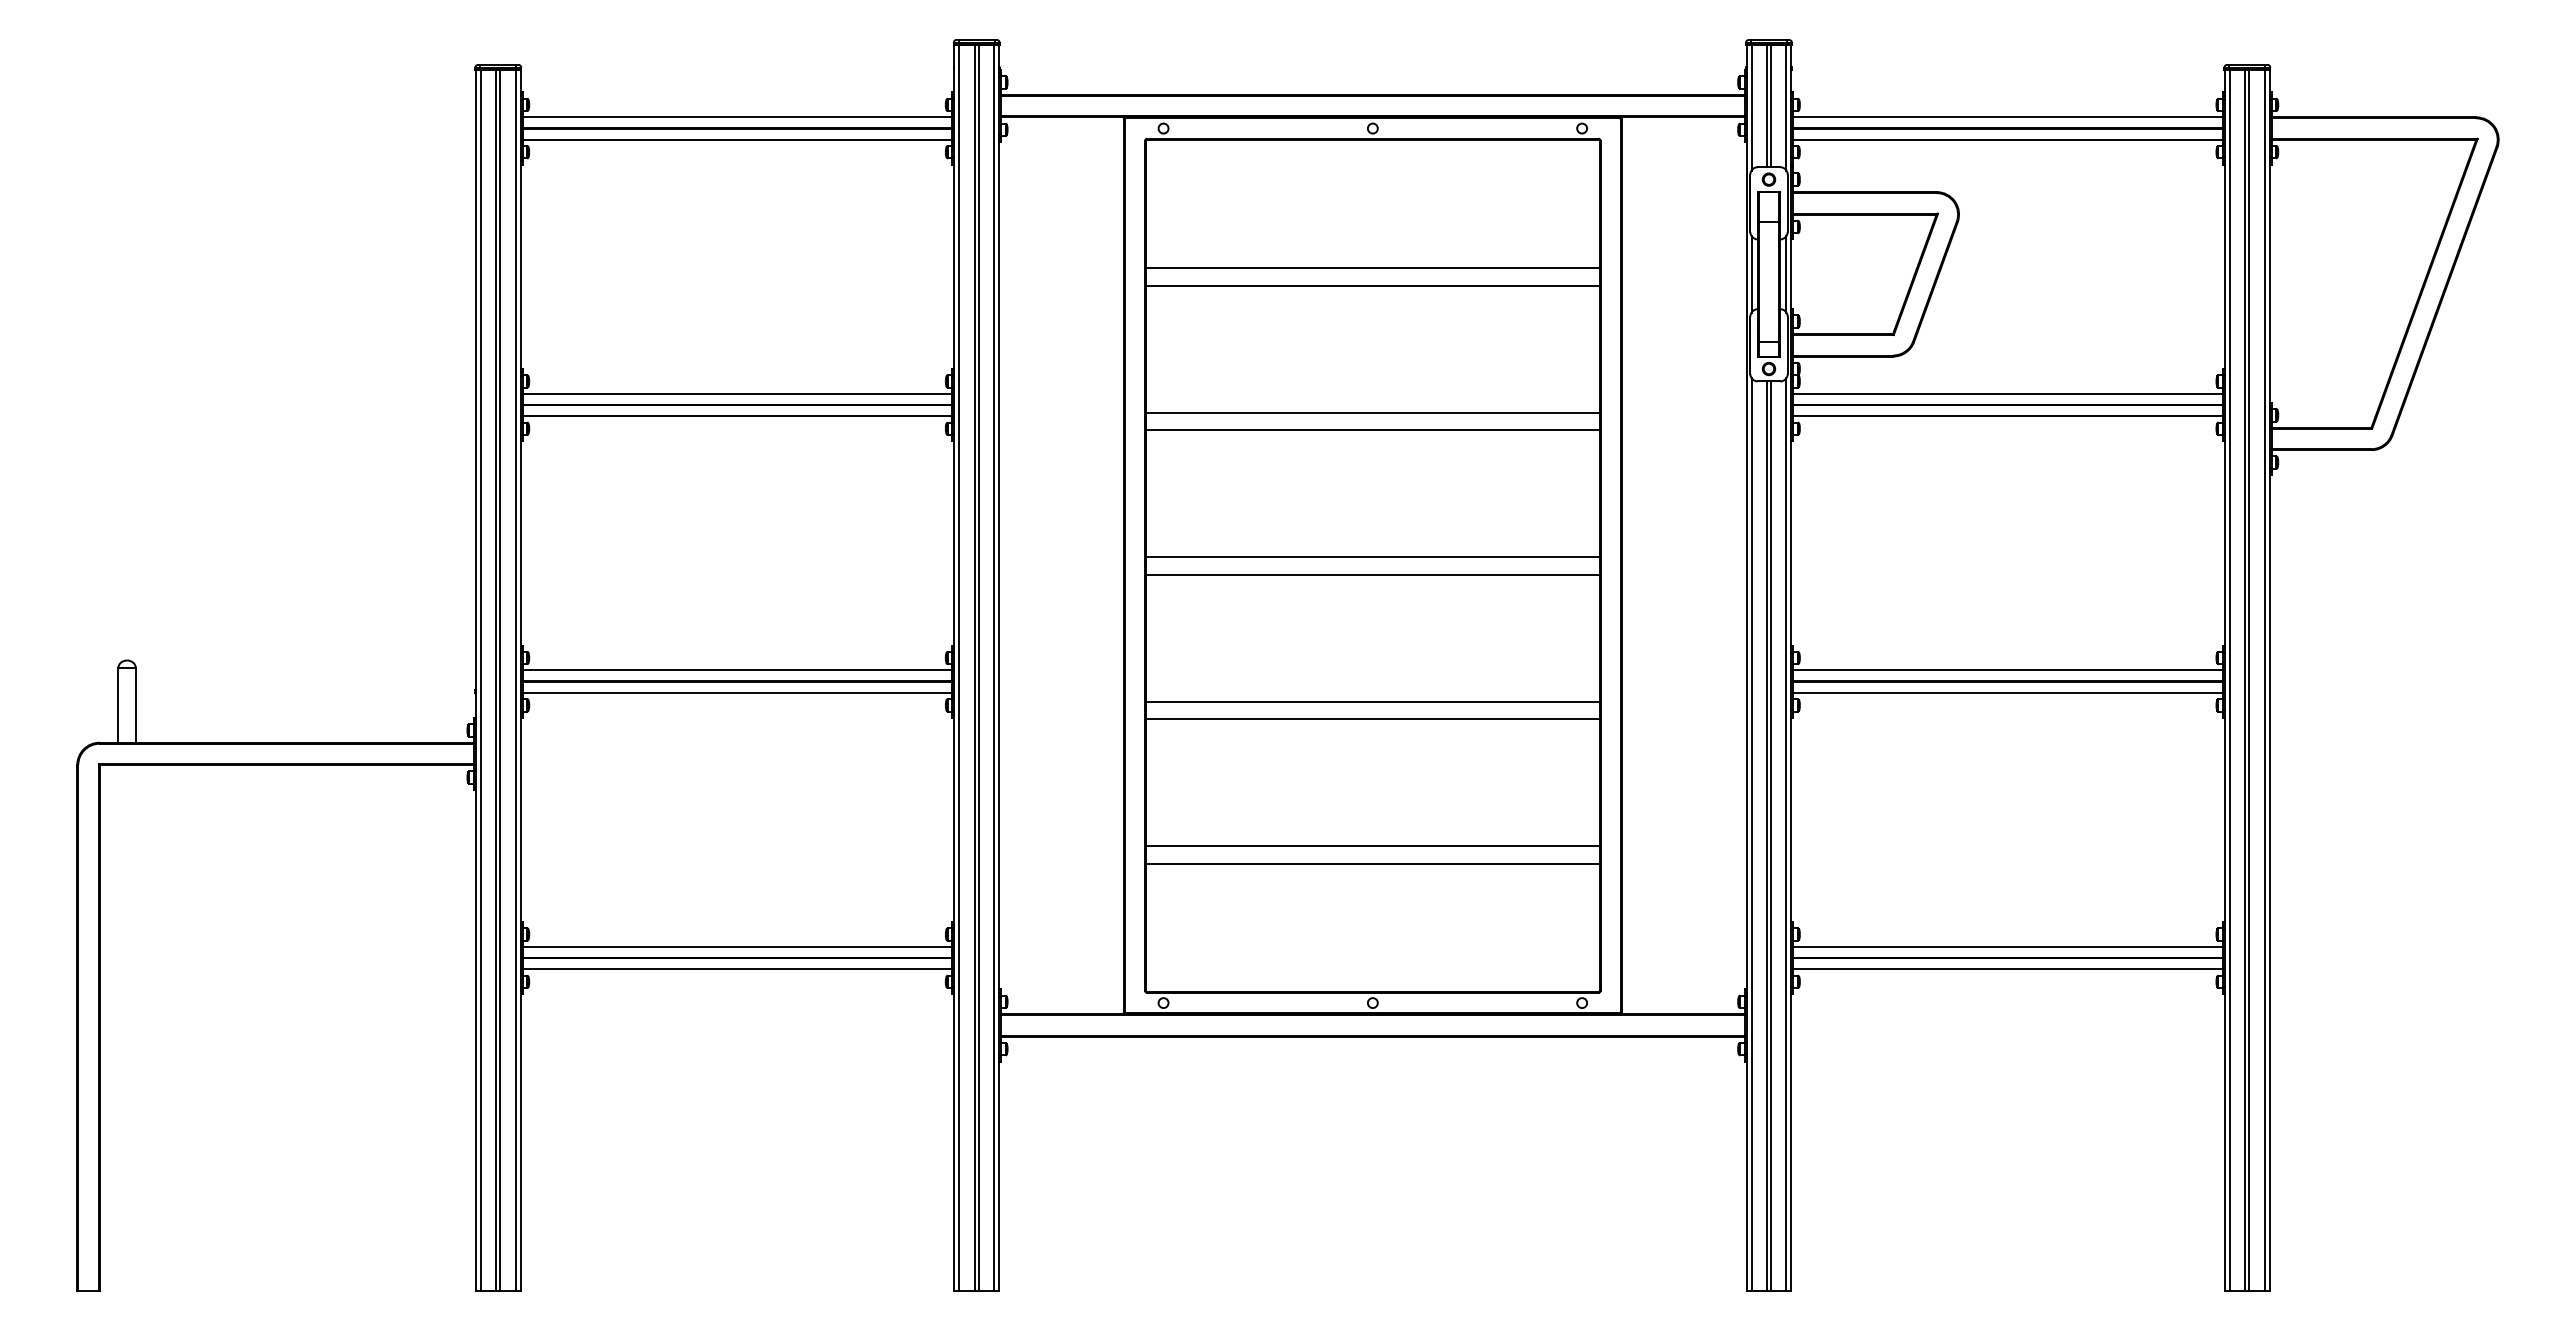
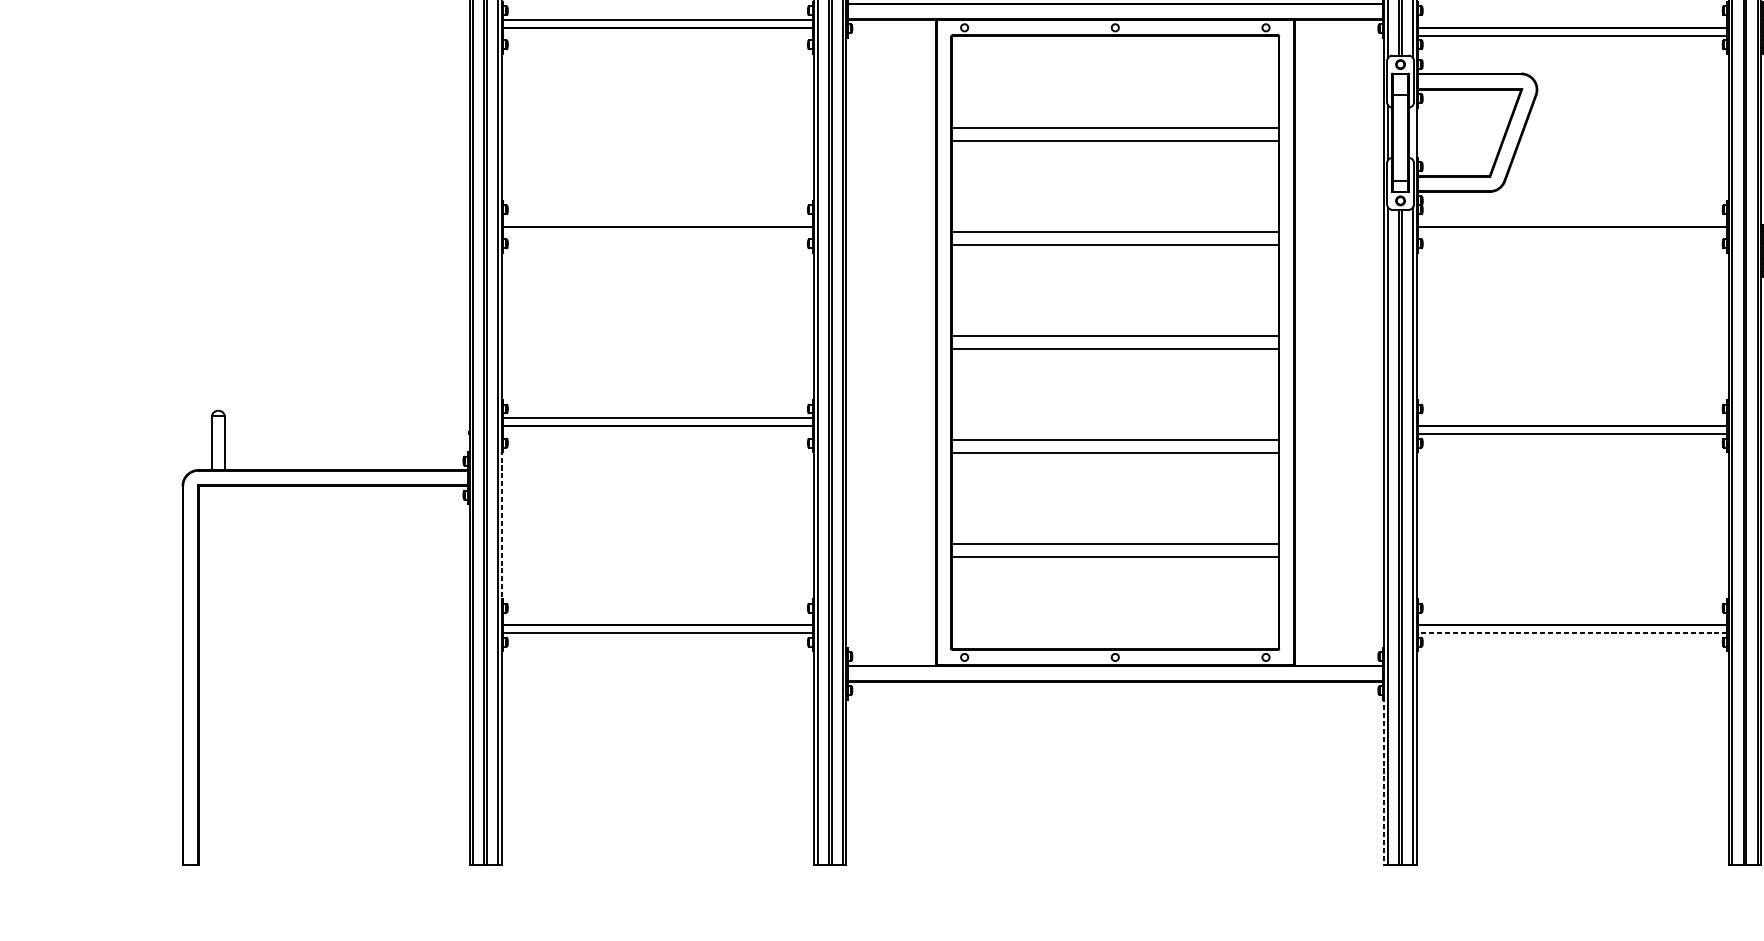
line: (2007, 117) -> (1572, 19), removed
line: (737, 139) -> (657, 35), removed
line: (1786, 274) -> (1413, 132), removed
line: (737, 393) -> (657, 218), removed
line: (2007, 393) -> (1572, 218), removed
line: (737, 416) -> (657, 235), removed
line: (2007, 416) -> (1572, 235), removed
line: (2007, 670) -> (1572, 417), removed
line: (737, 692) -> (657, 433), removed
line: (520, 820) -> (501, 525), solid -> dashed
line: (737, 947) -> (657, 617), removed
line: (2007, 947) -> (1572, 617), removed
line: (2008, 969) -> (1572, 633), solid -> dashed
line: (1746, 1175) -> (1384, 781), solid -> dashed

